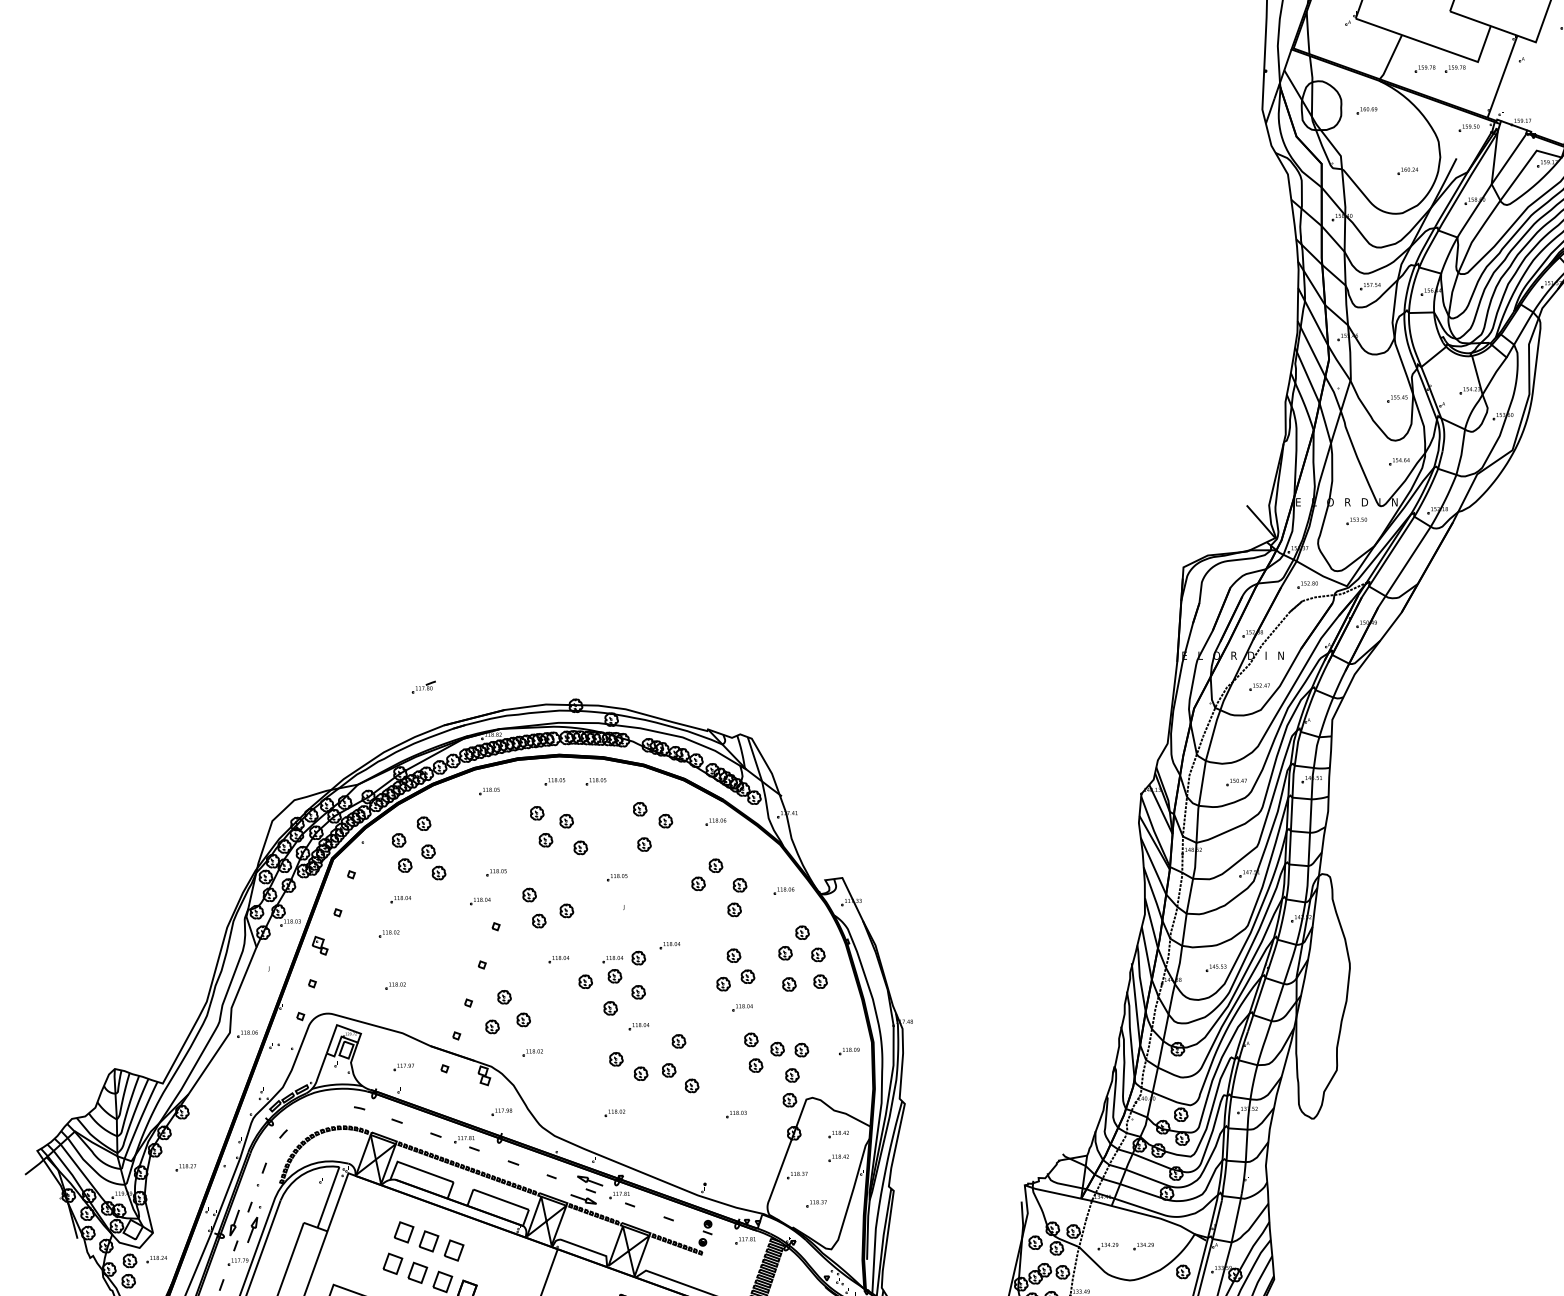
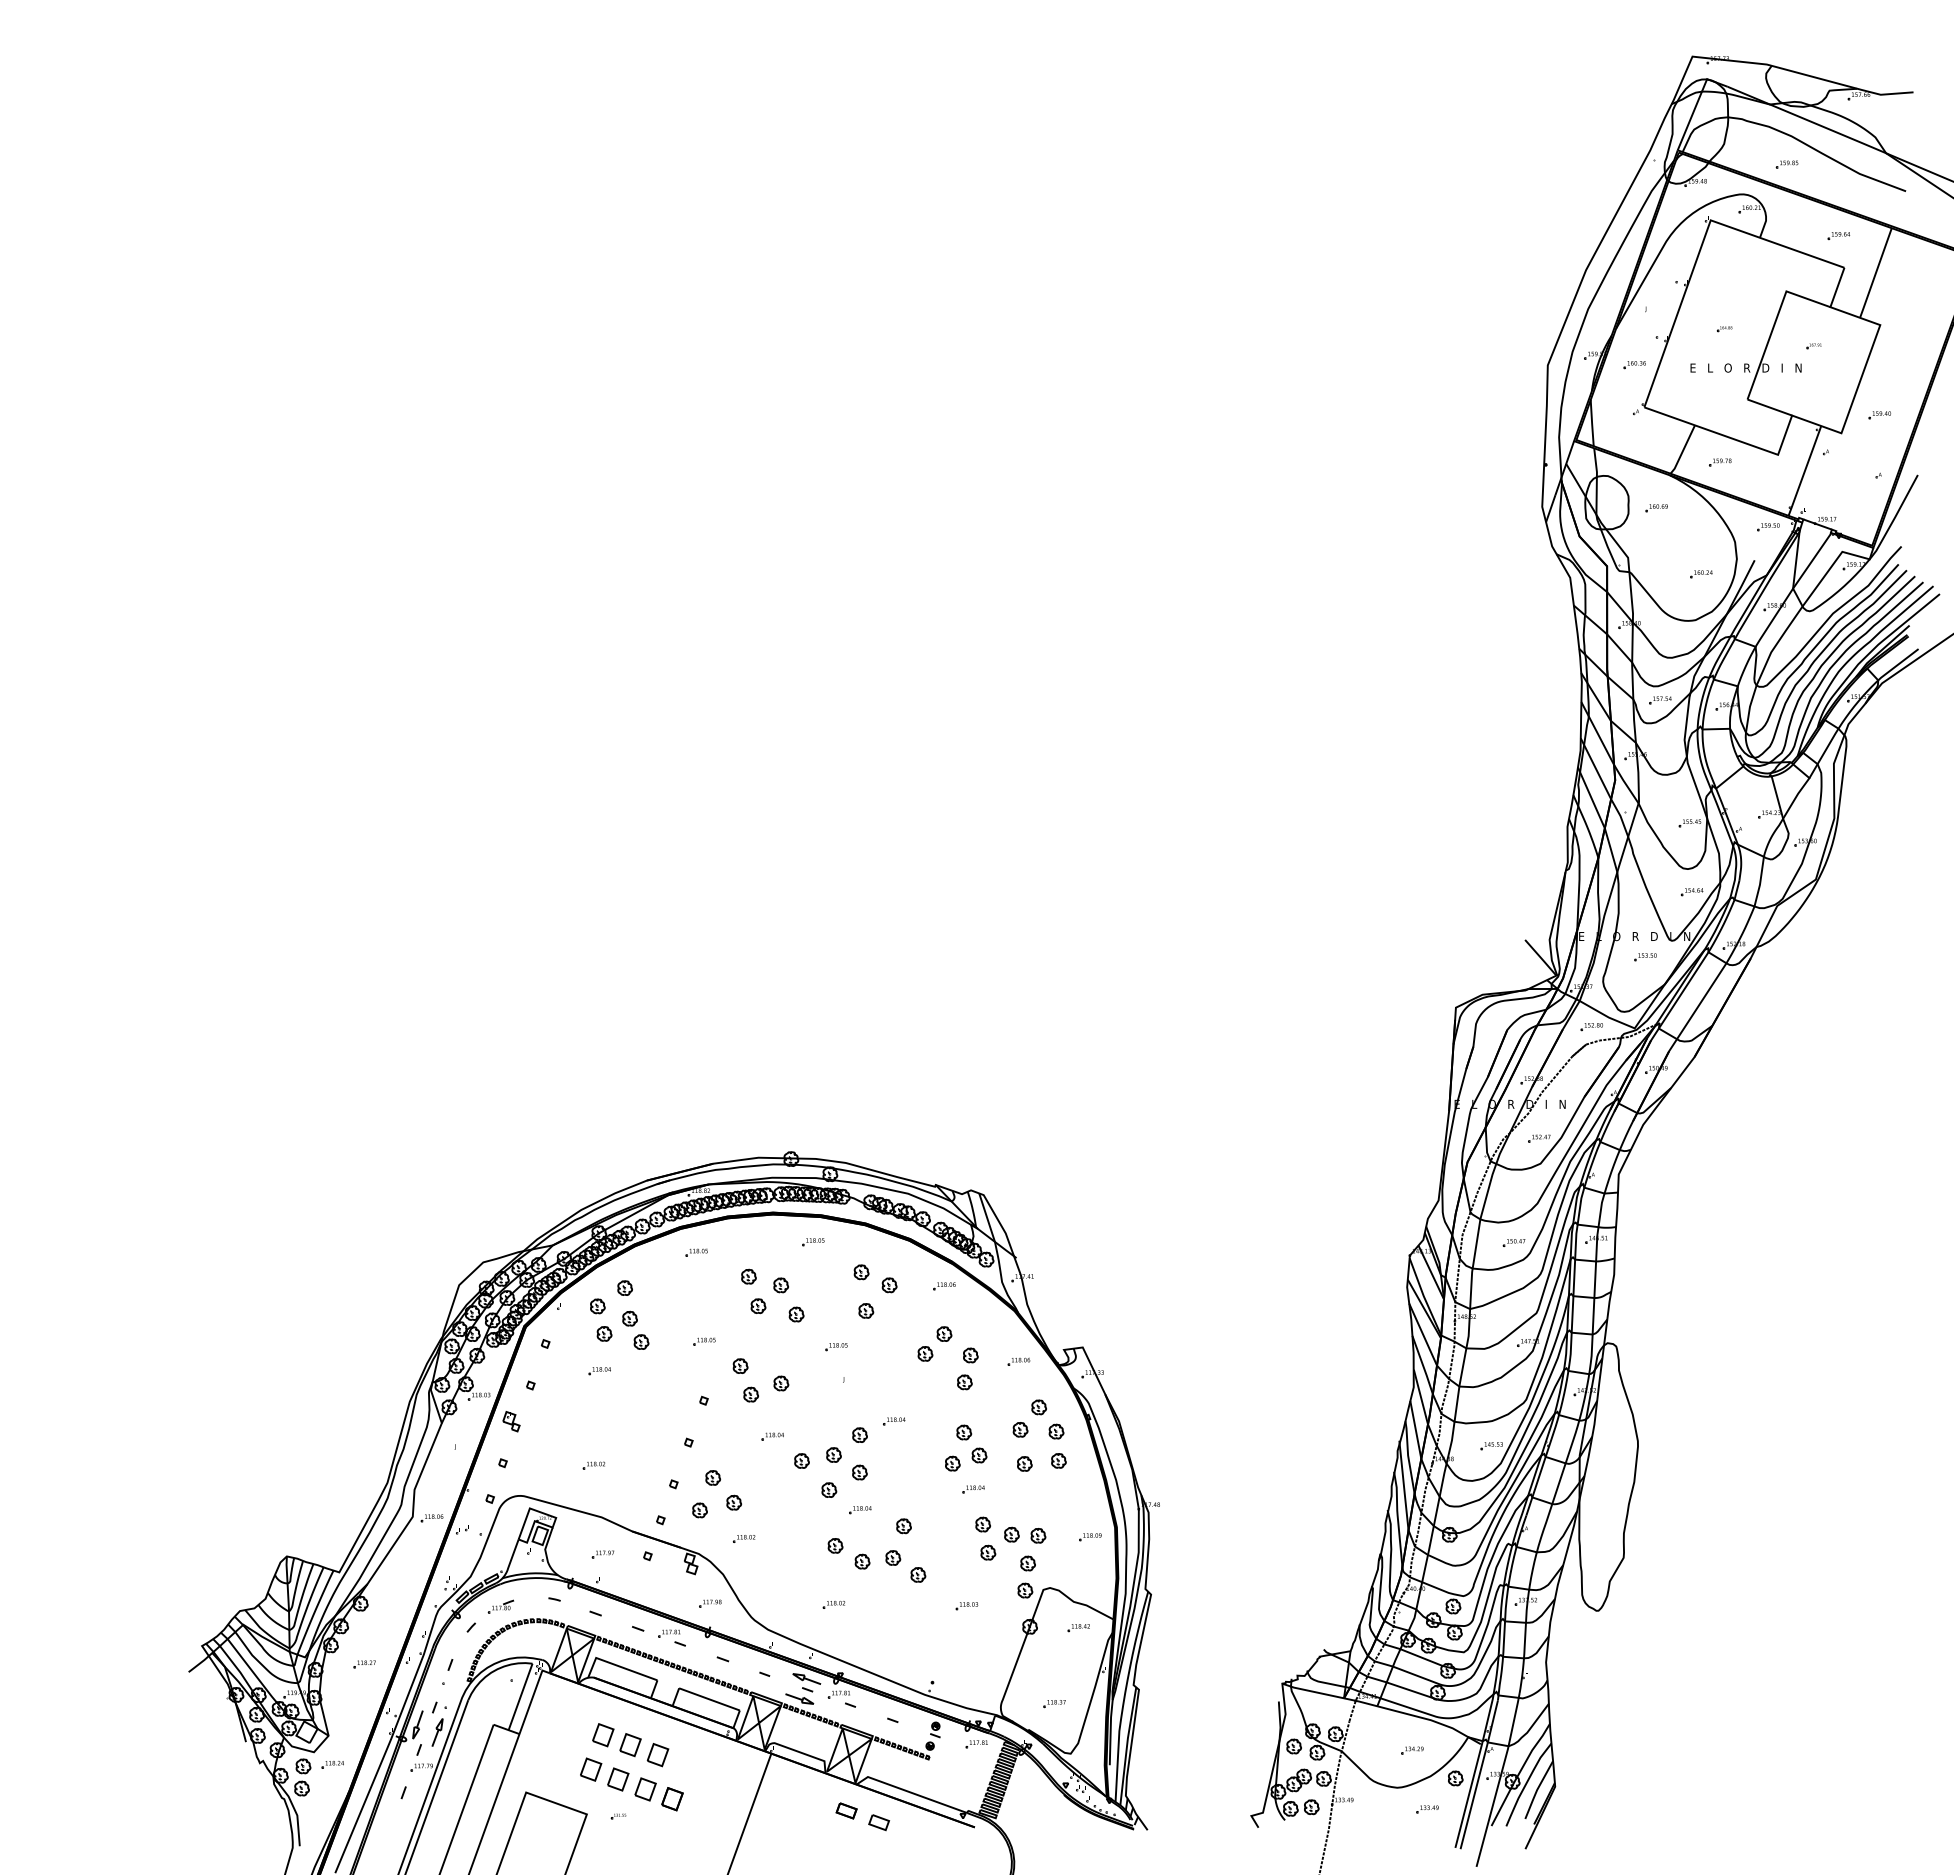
part: (1455, 69) -> (1753, 462), removed
part: (423, 686) -> (500, 1606), moved
part: (555, 782) -> (768, 1242), removed
part: (480, 901) -> (686, 1373), removed
part: (388, 933) -> (586, 1408), removed
part: (612, 959) -> (831, 1436), removed
part: (838, 1158) -> (1078, 1654), removed
part: (797, 1175) -> (1033, 1673), removed
part: (1108, 1246) -> (1373, 1750), removed

